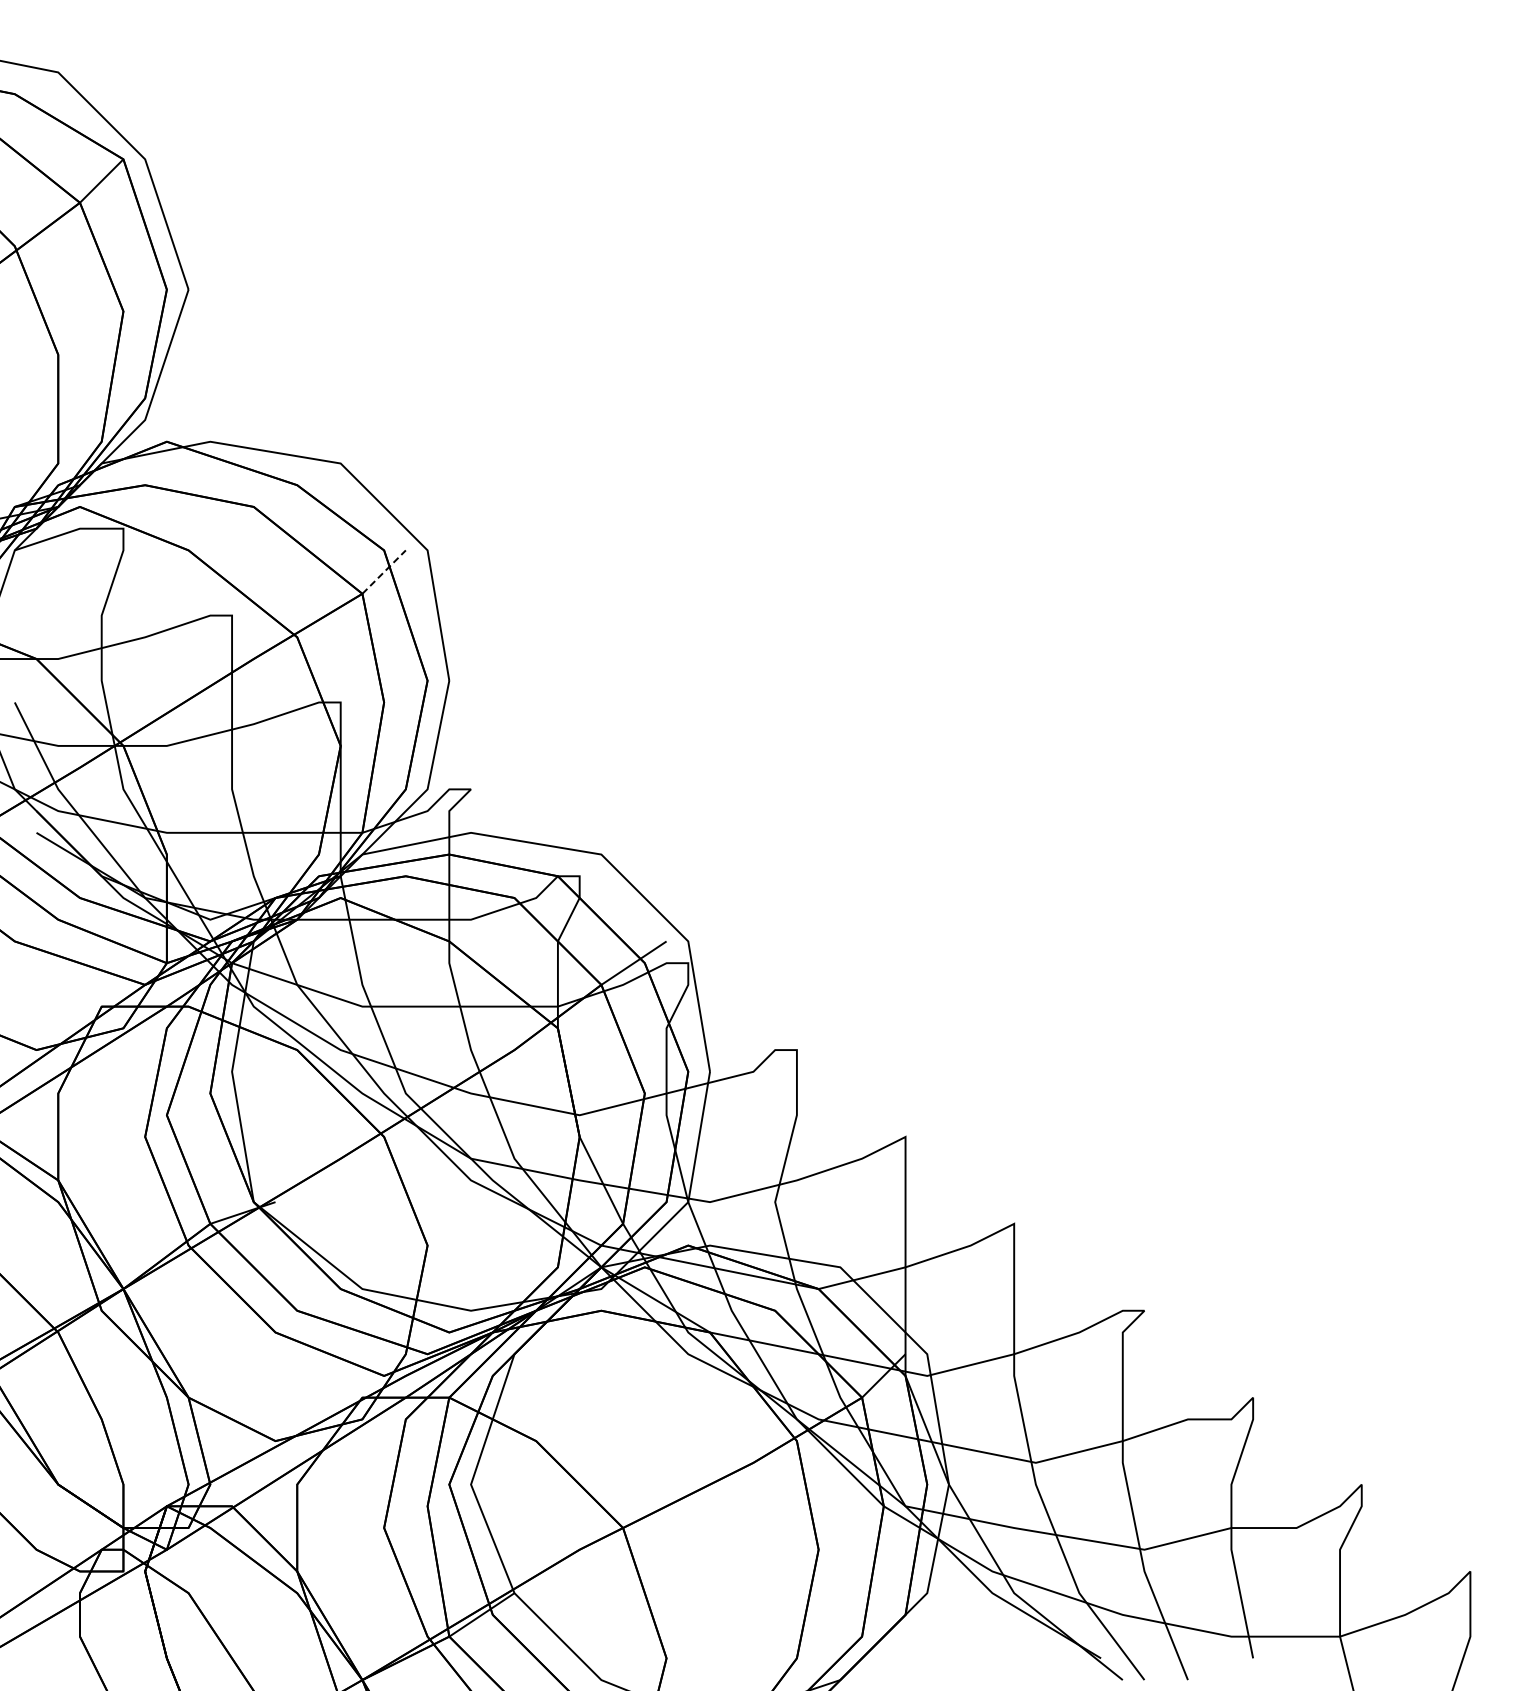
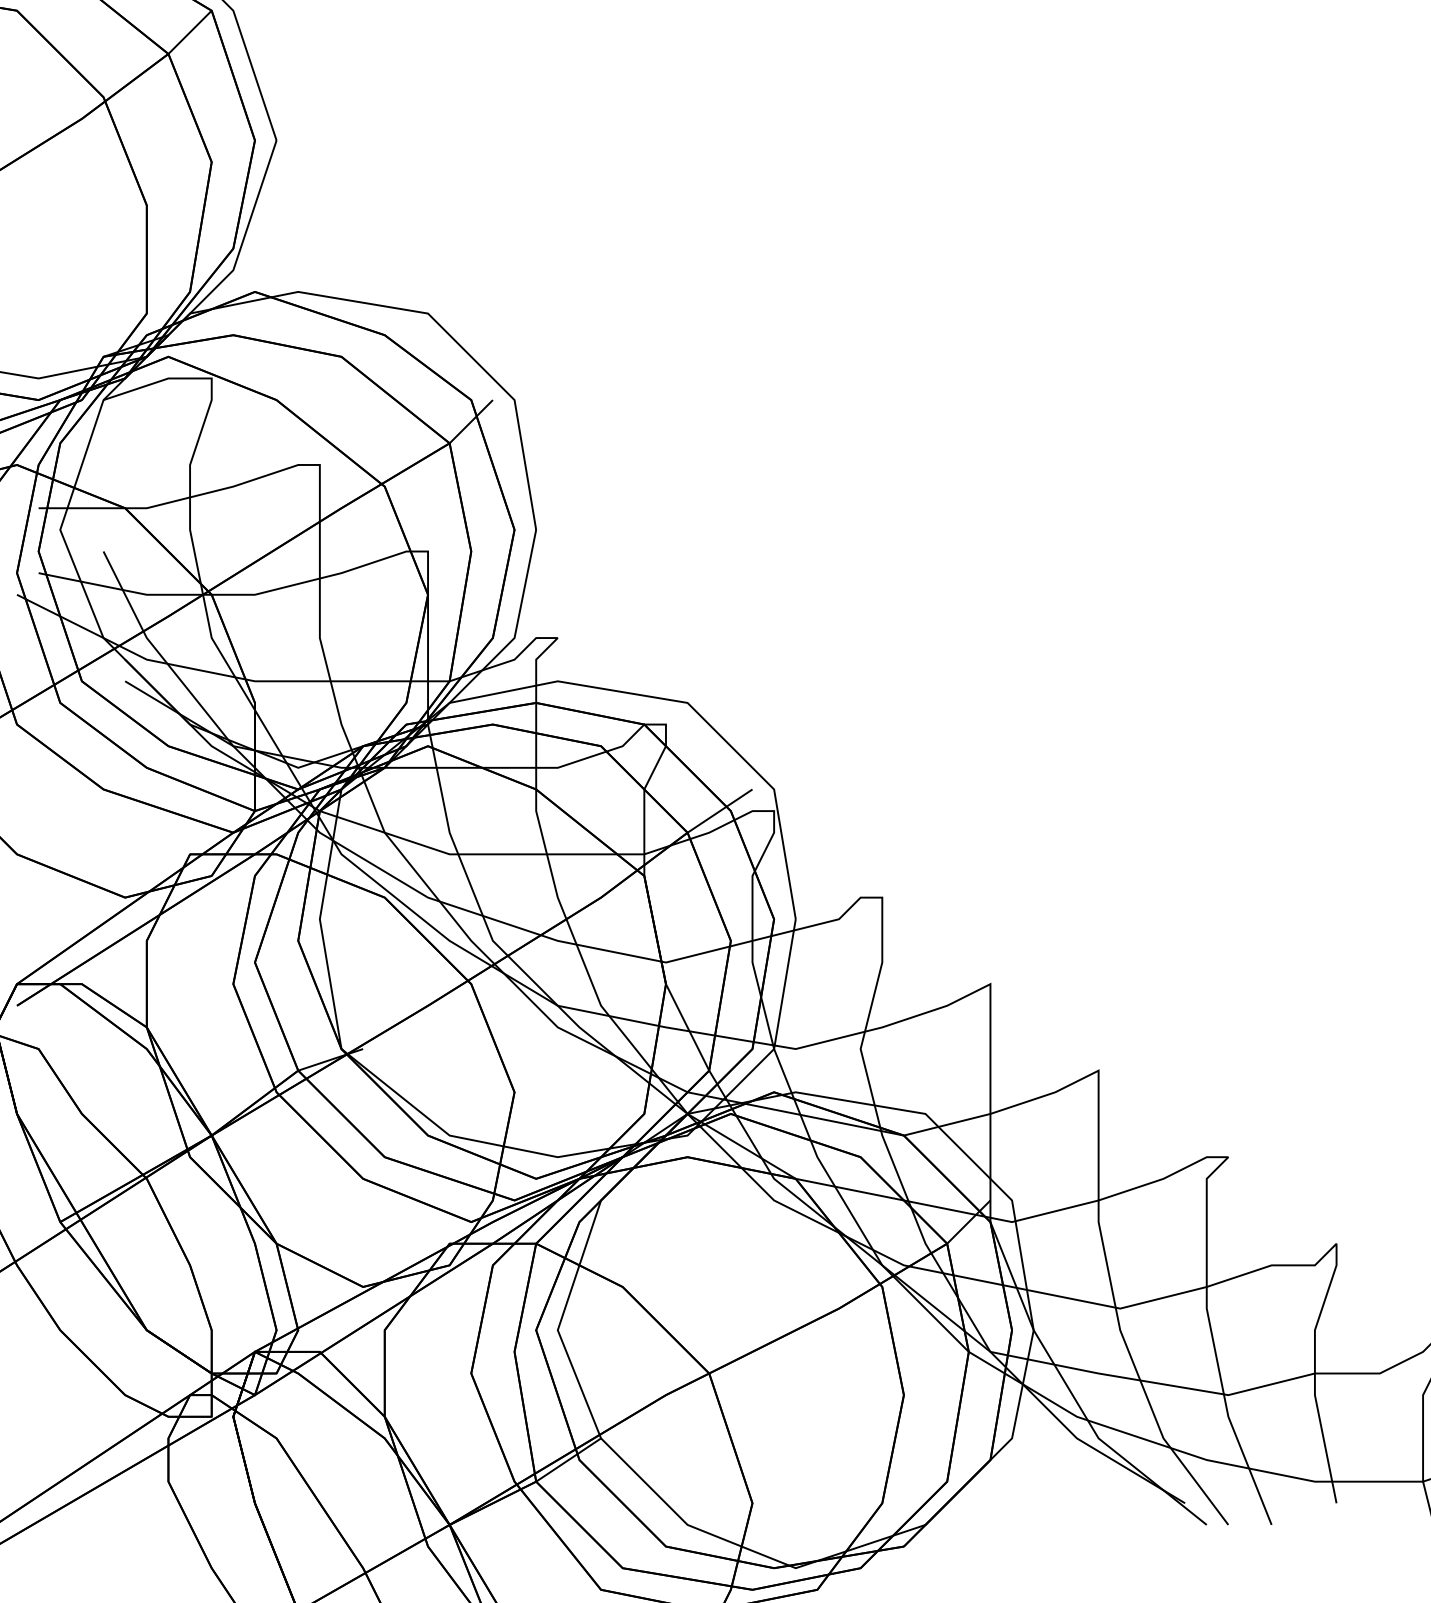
line: (384, 572) -> (471, 422), dashed -> solid

